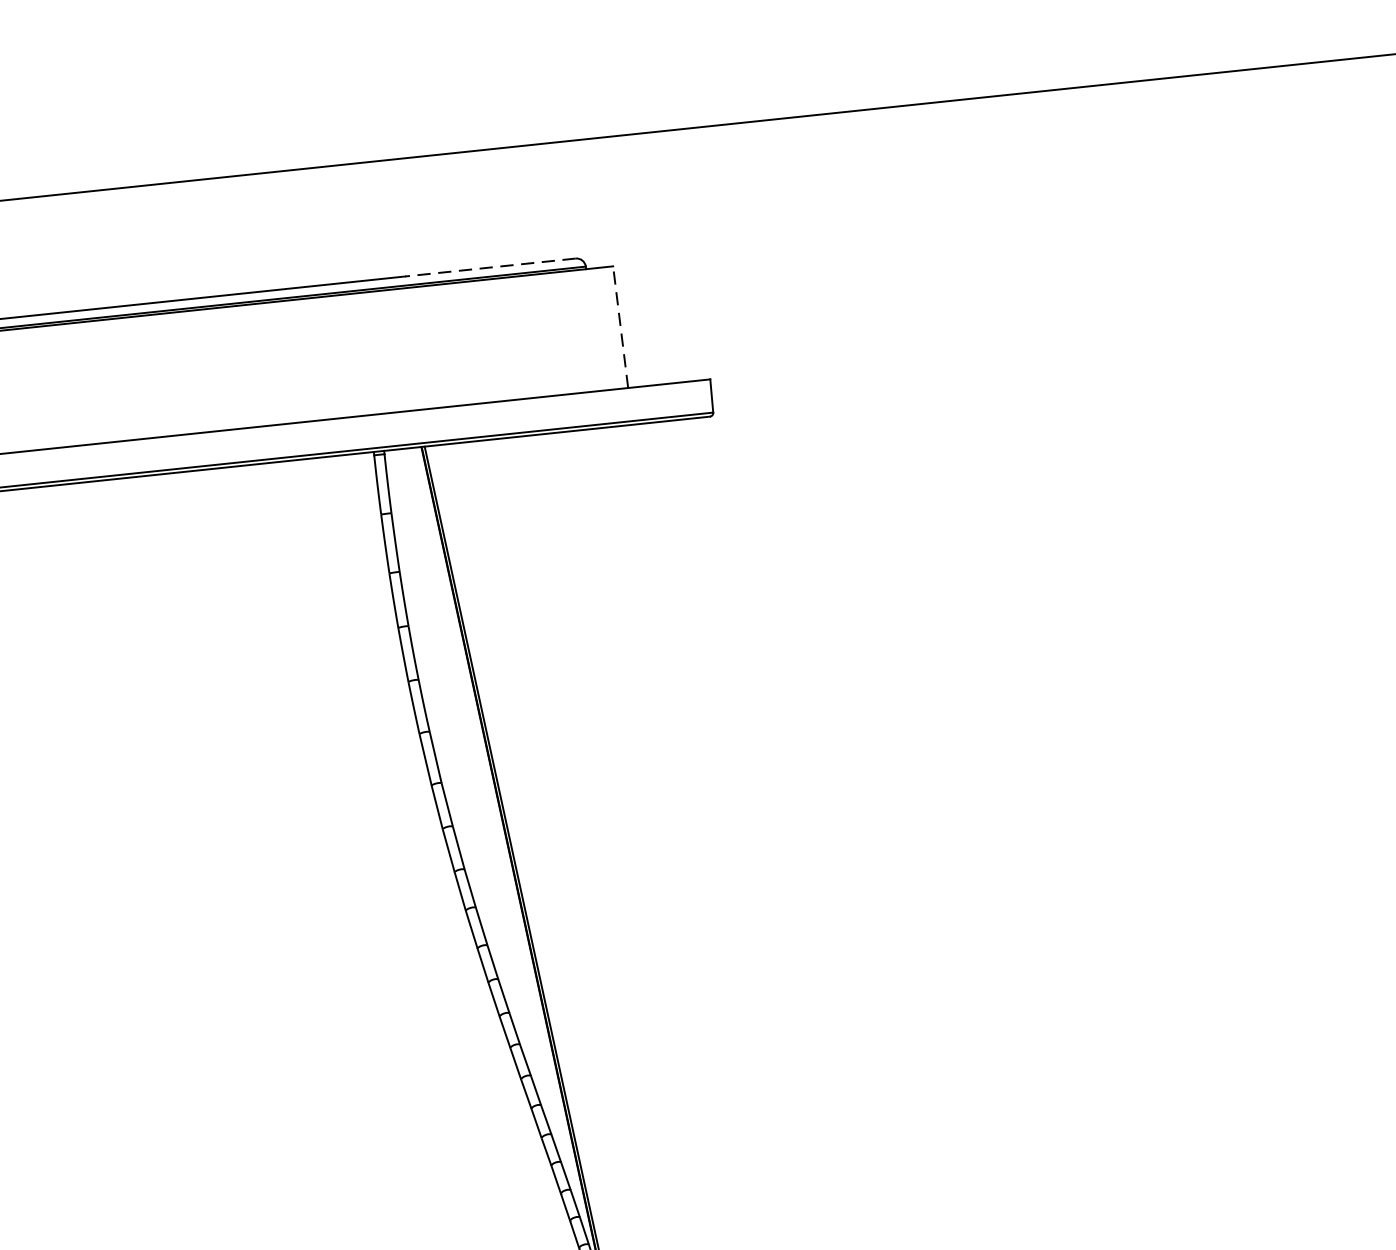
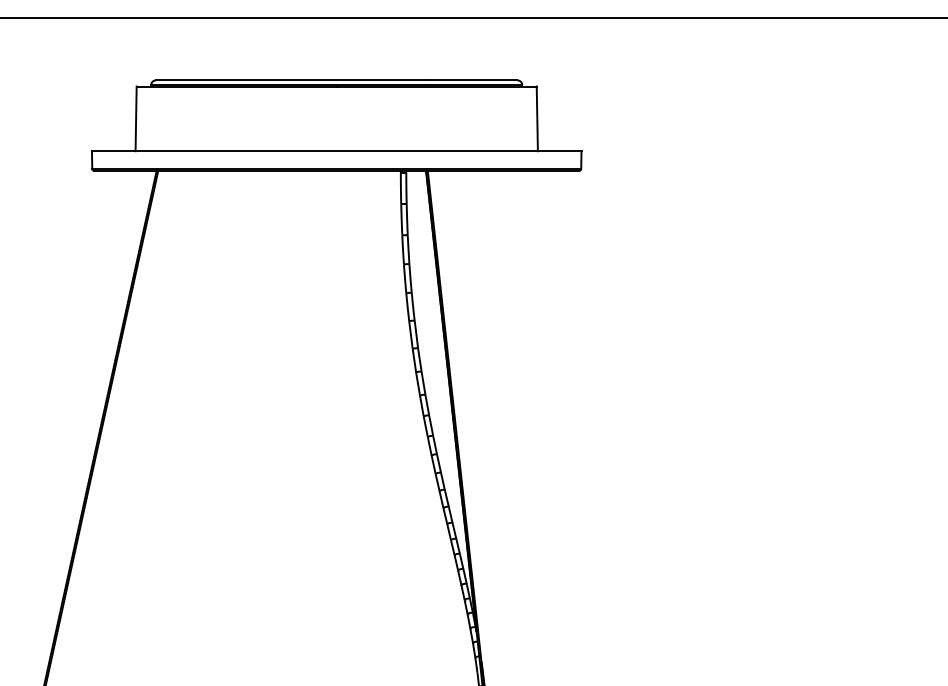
line: (489, 267) -> (471, 80), dashed -> solid
line: (620, 326) -> (537, 118), dashed -> solid

